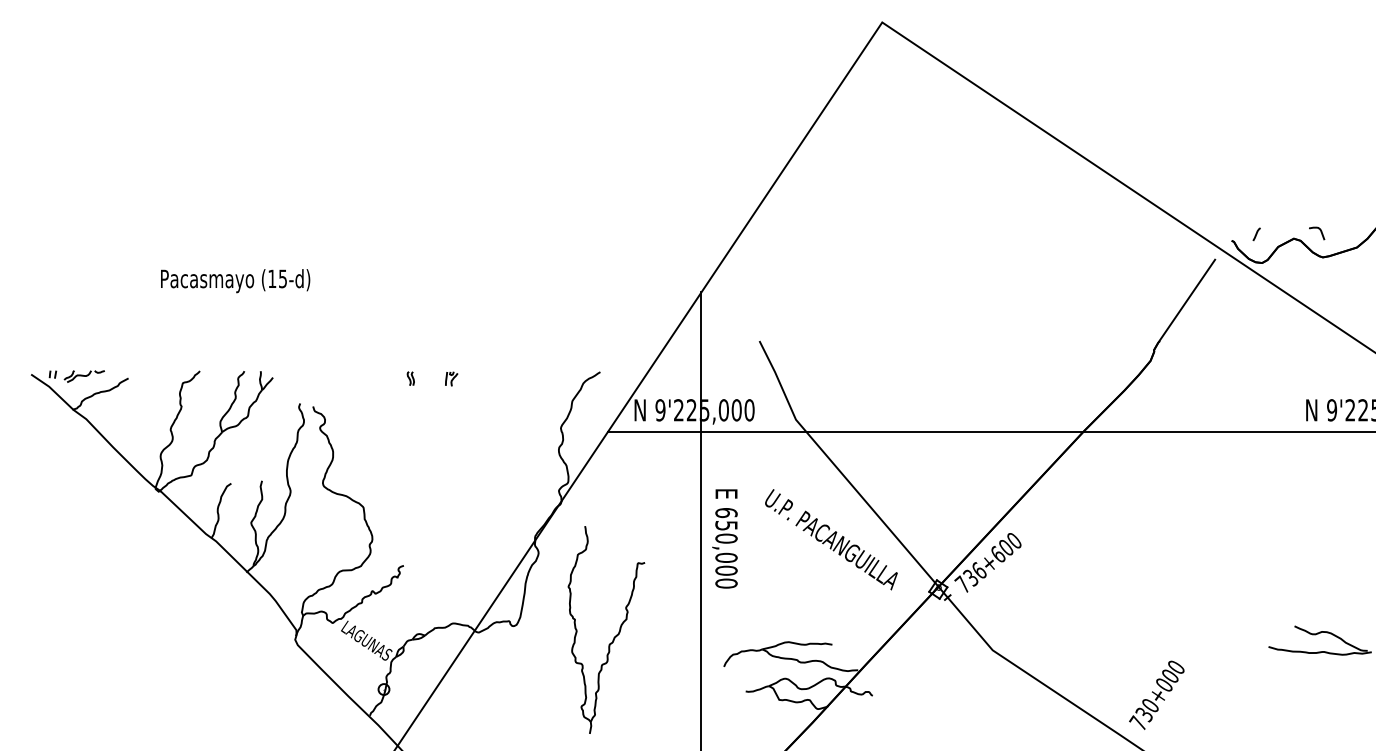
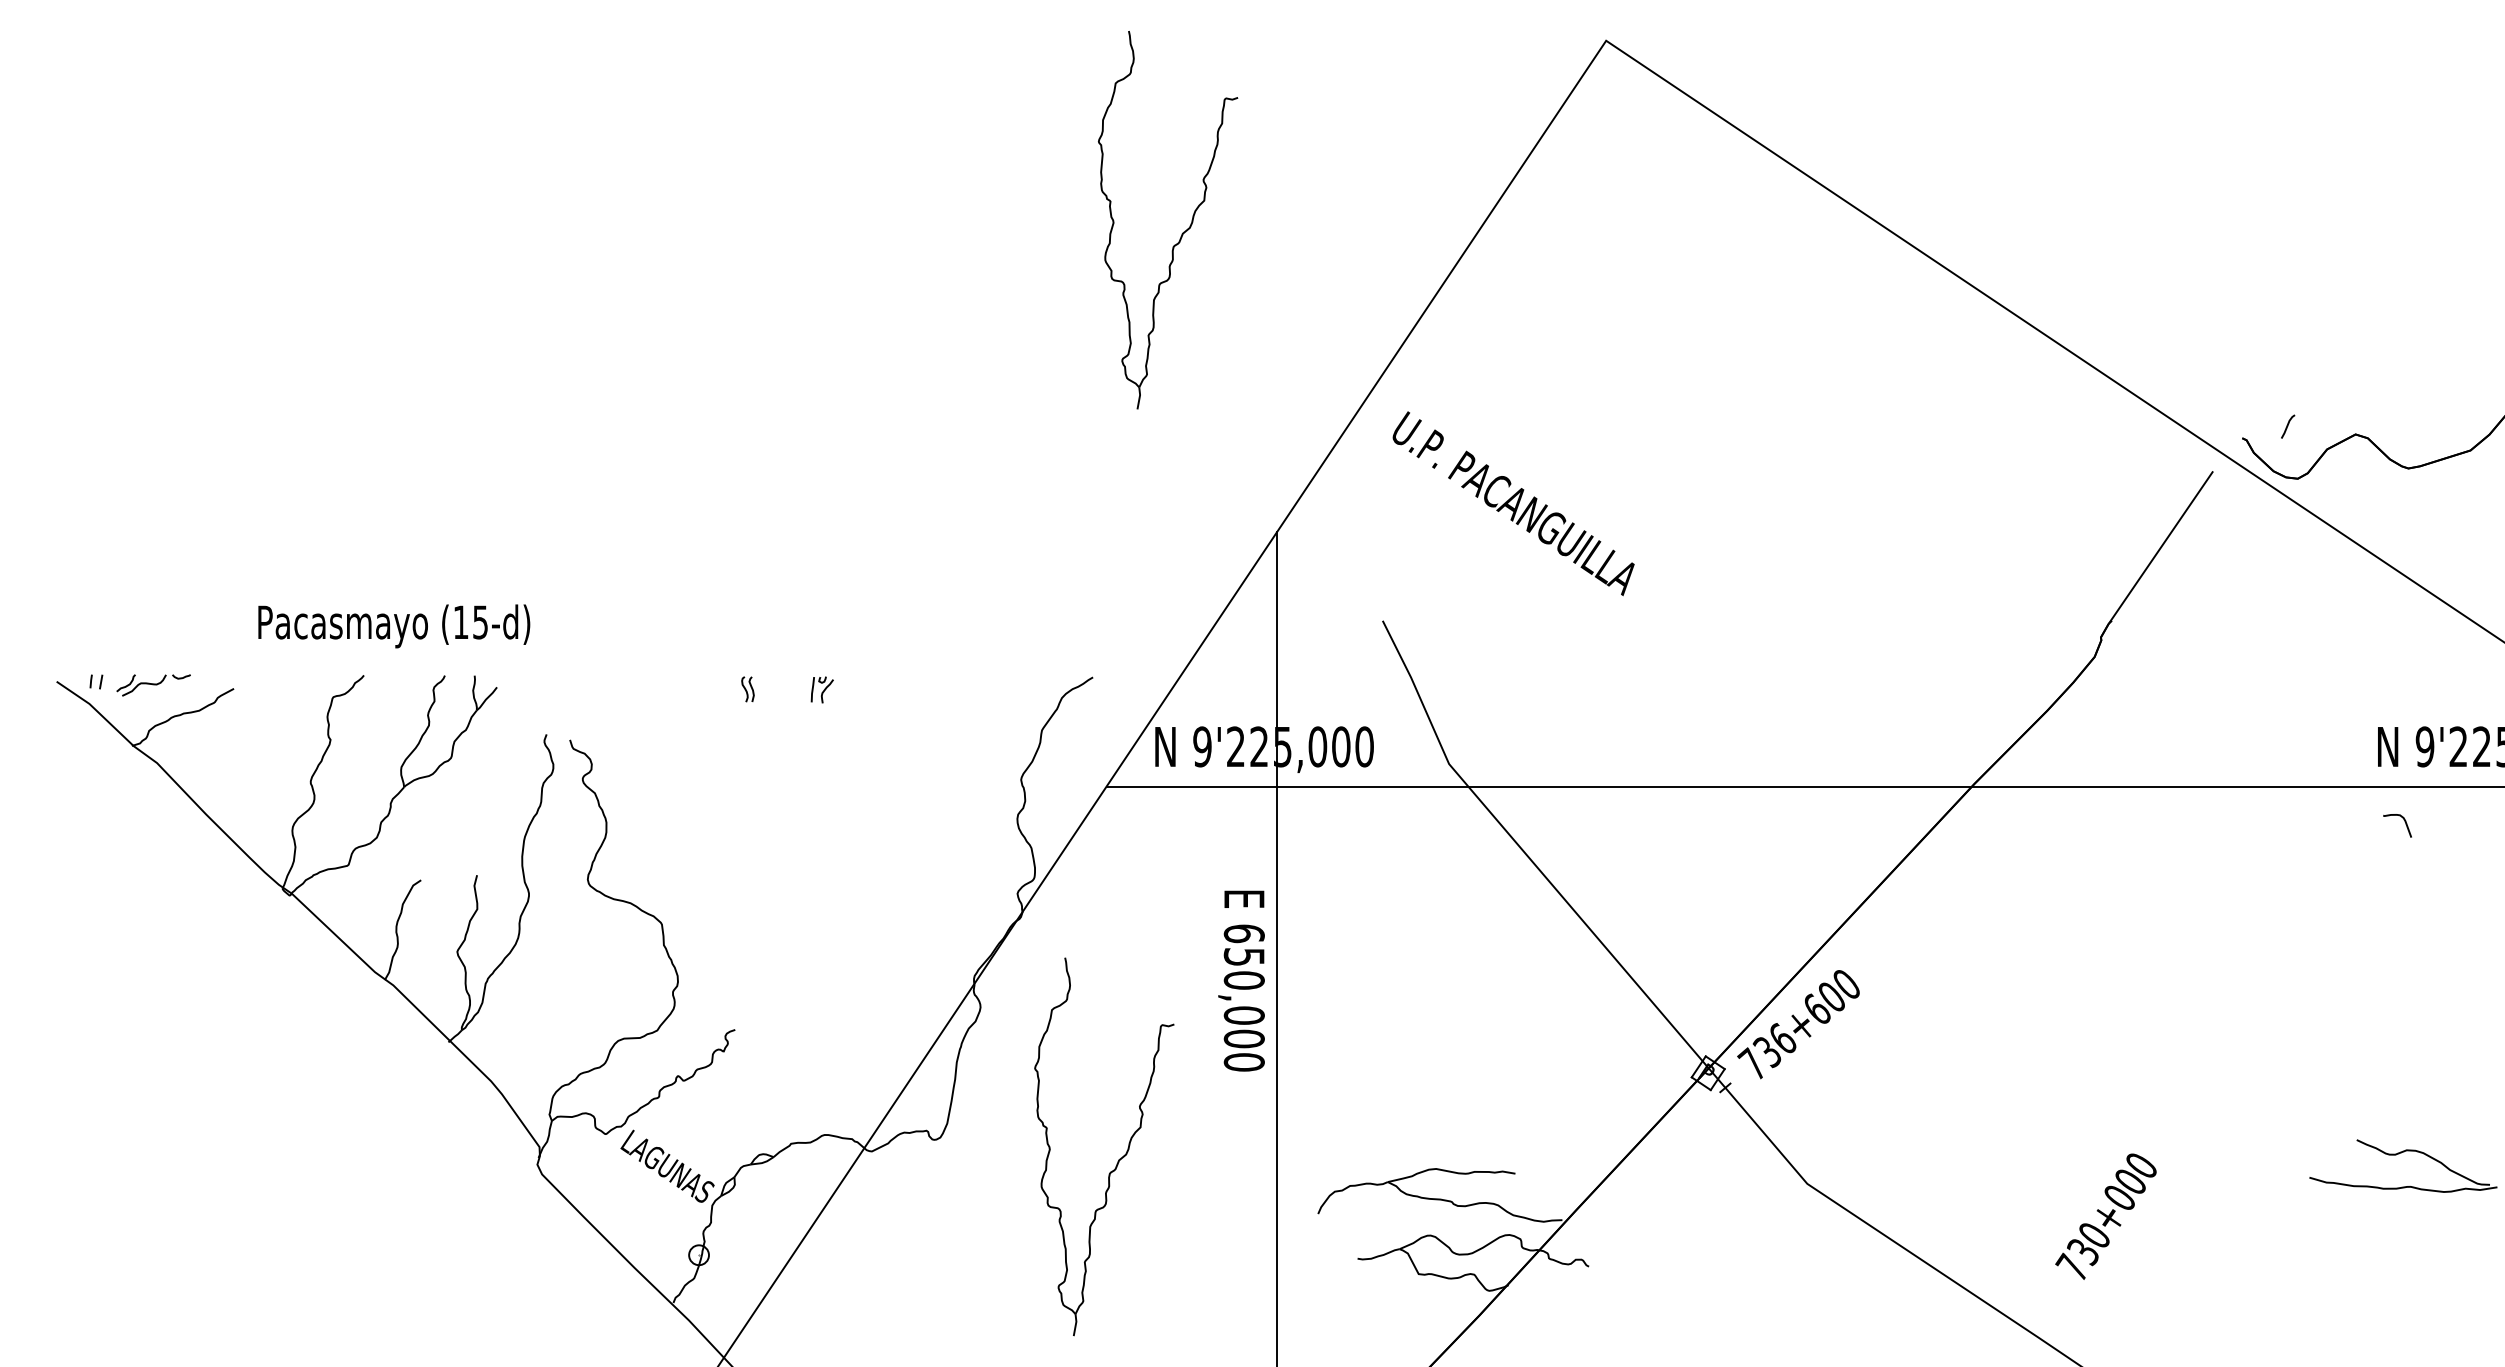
part: (649, 127) -> (1182, 231), added
curve: (1320, 232) -> (2404, 823), moved
text: (235, 281) -> (394, 627), moved
text: (724, 538) -> (1240, 980), moved
text: (831, 539) -> (1513, 503), moved
text: (1156, 694) -> (2105, 1215), moved

